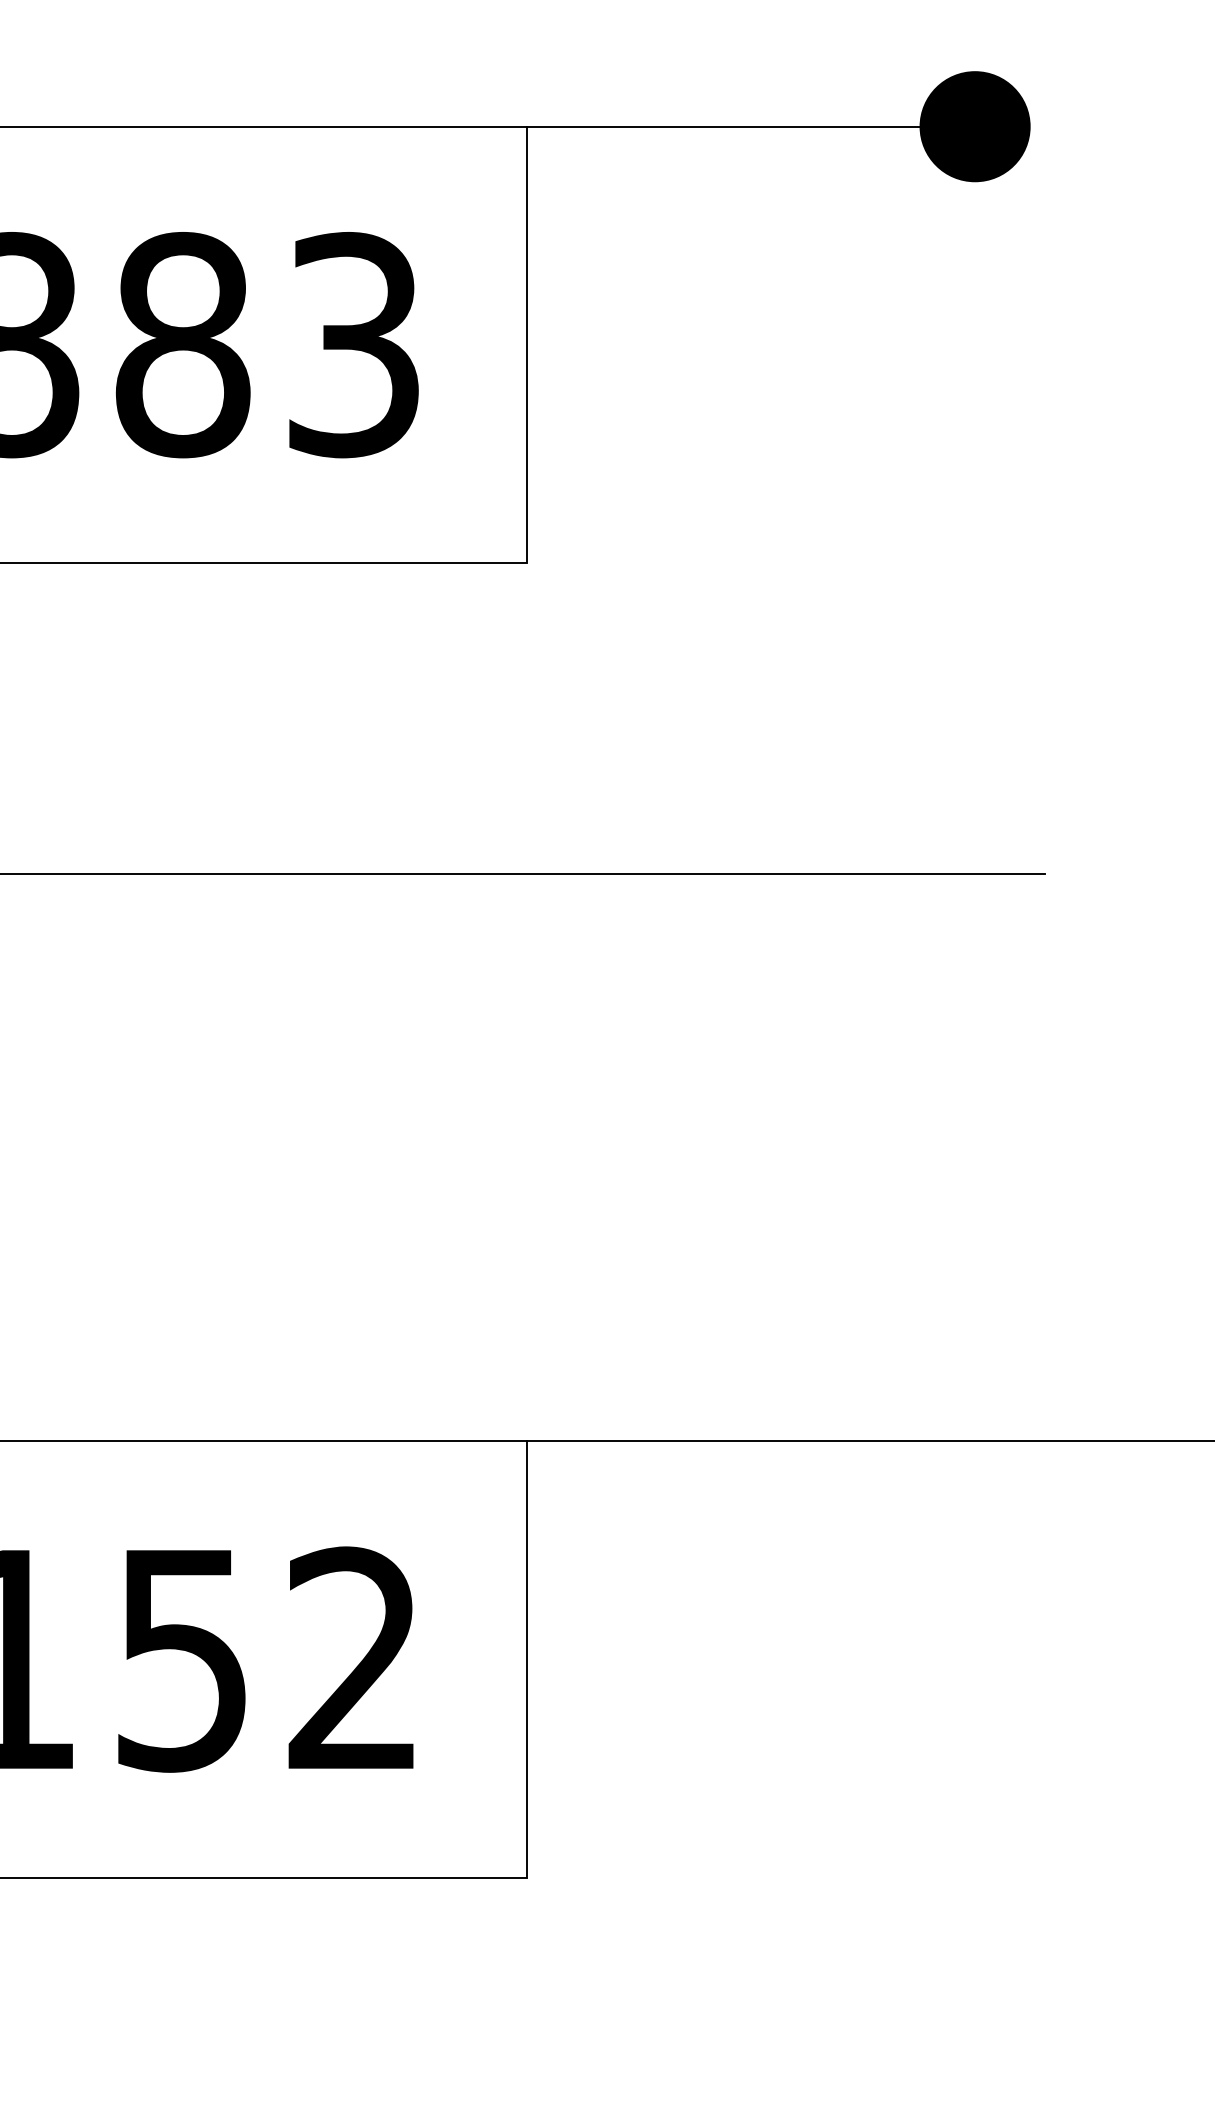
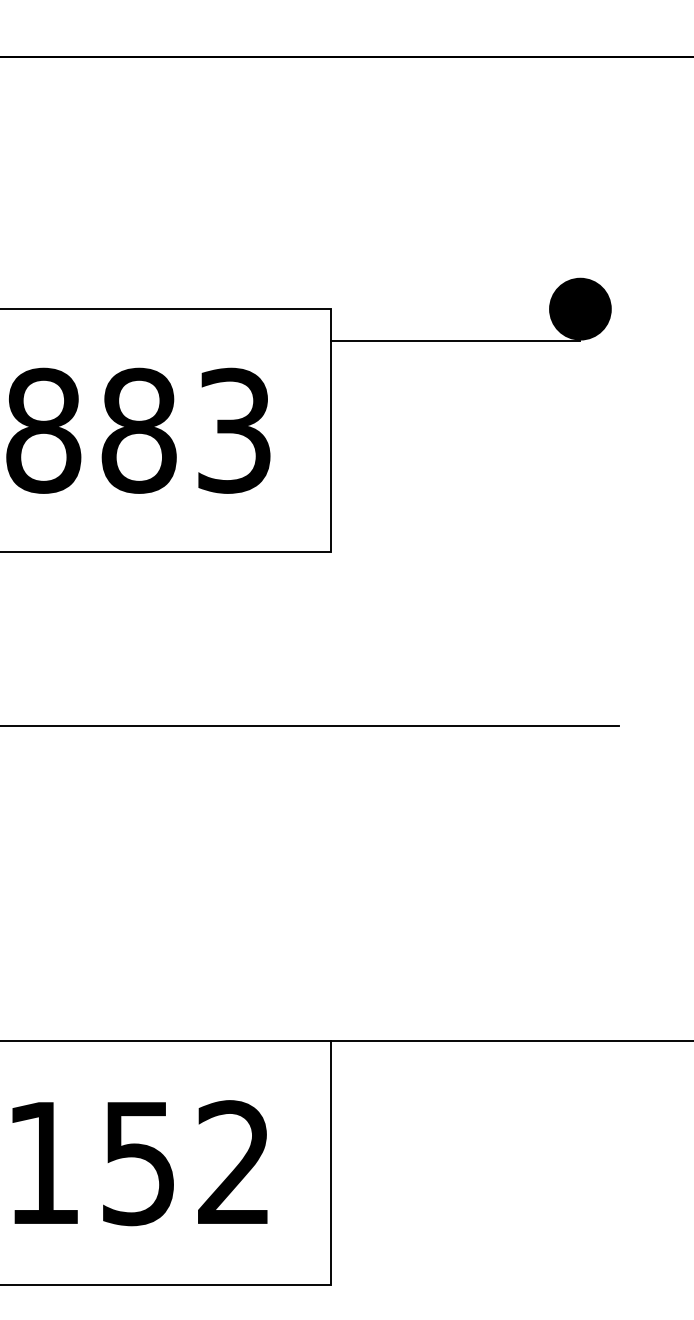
line: (750, 127) -> (455, 341), moved

